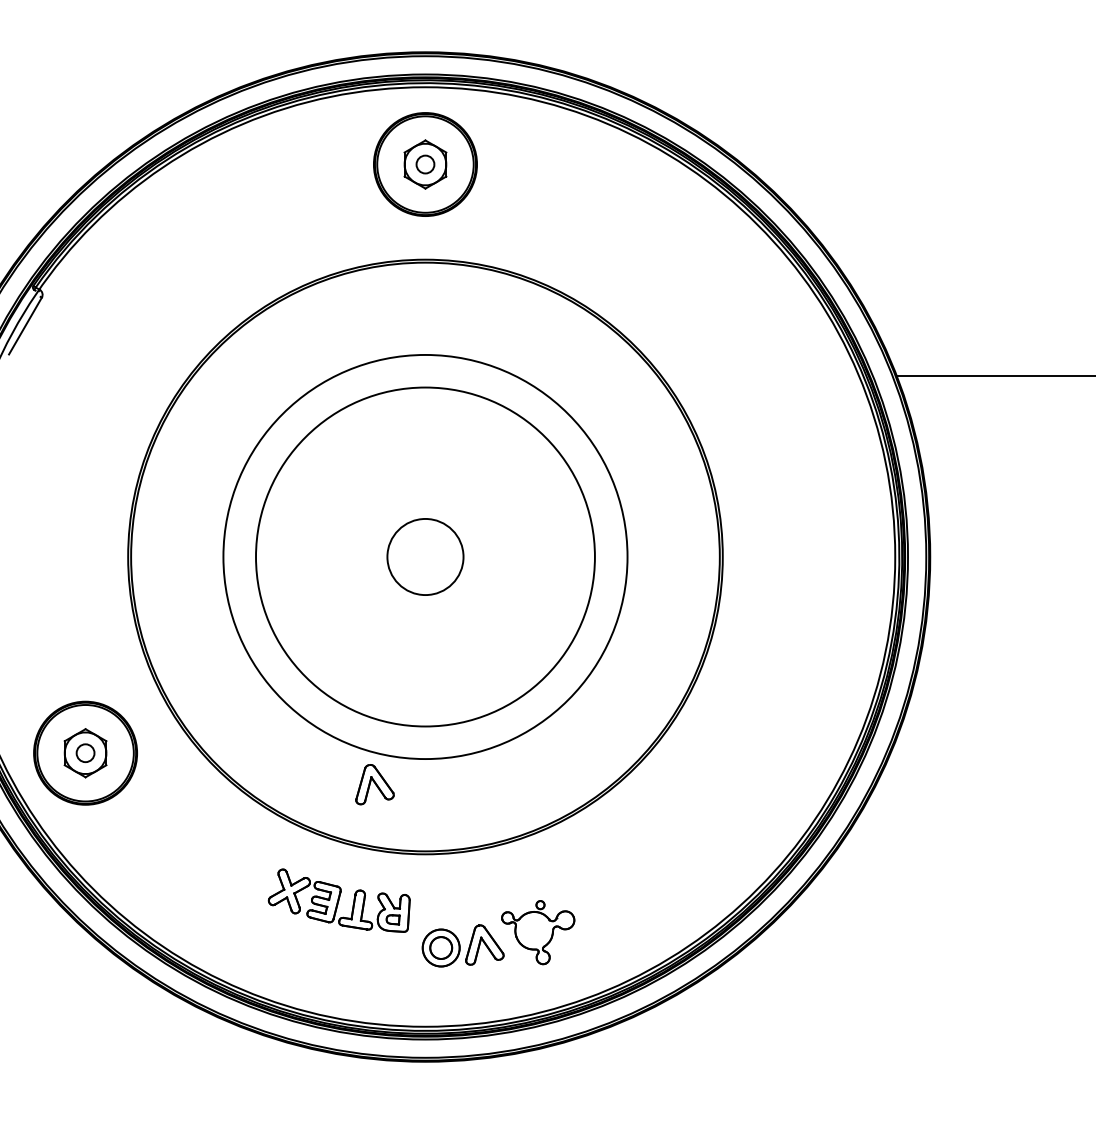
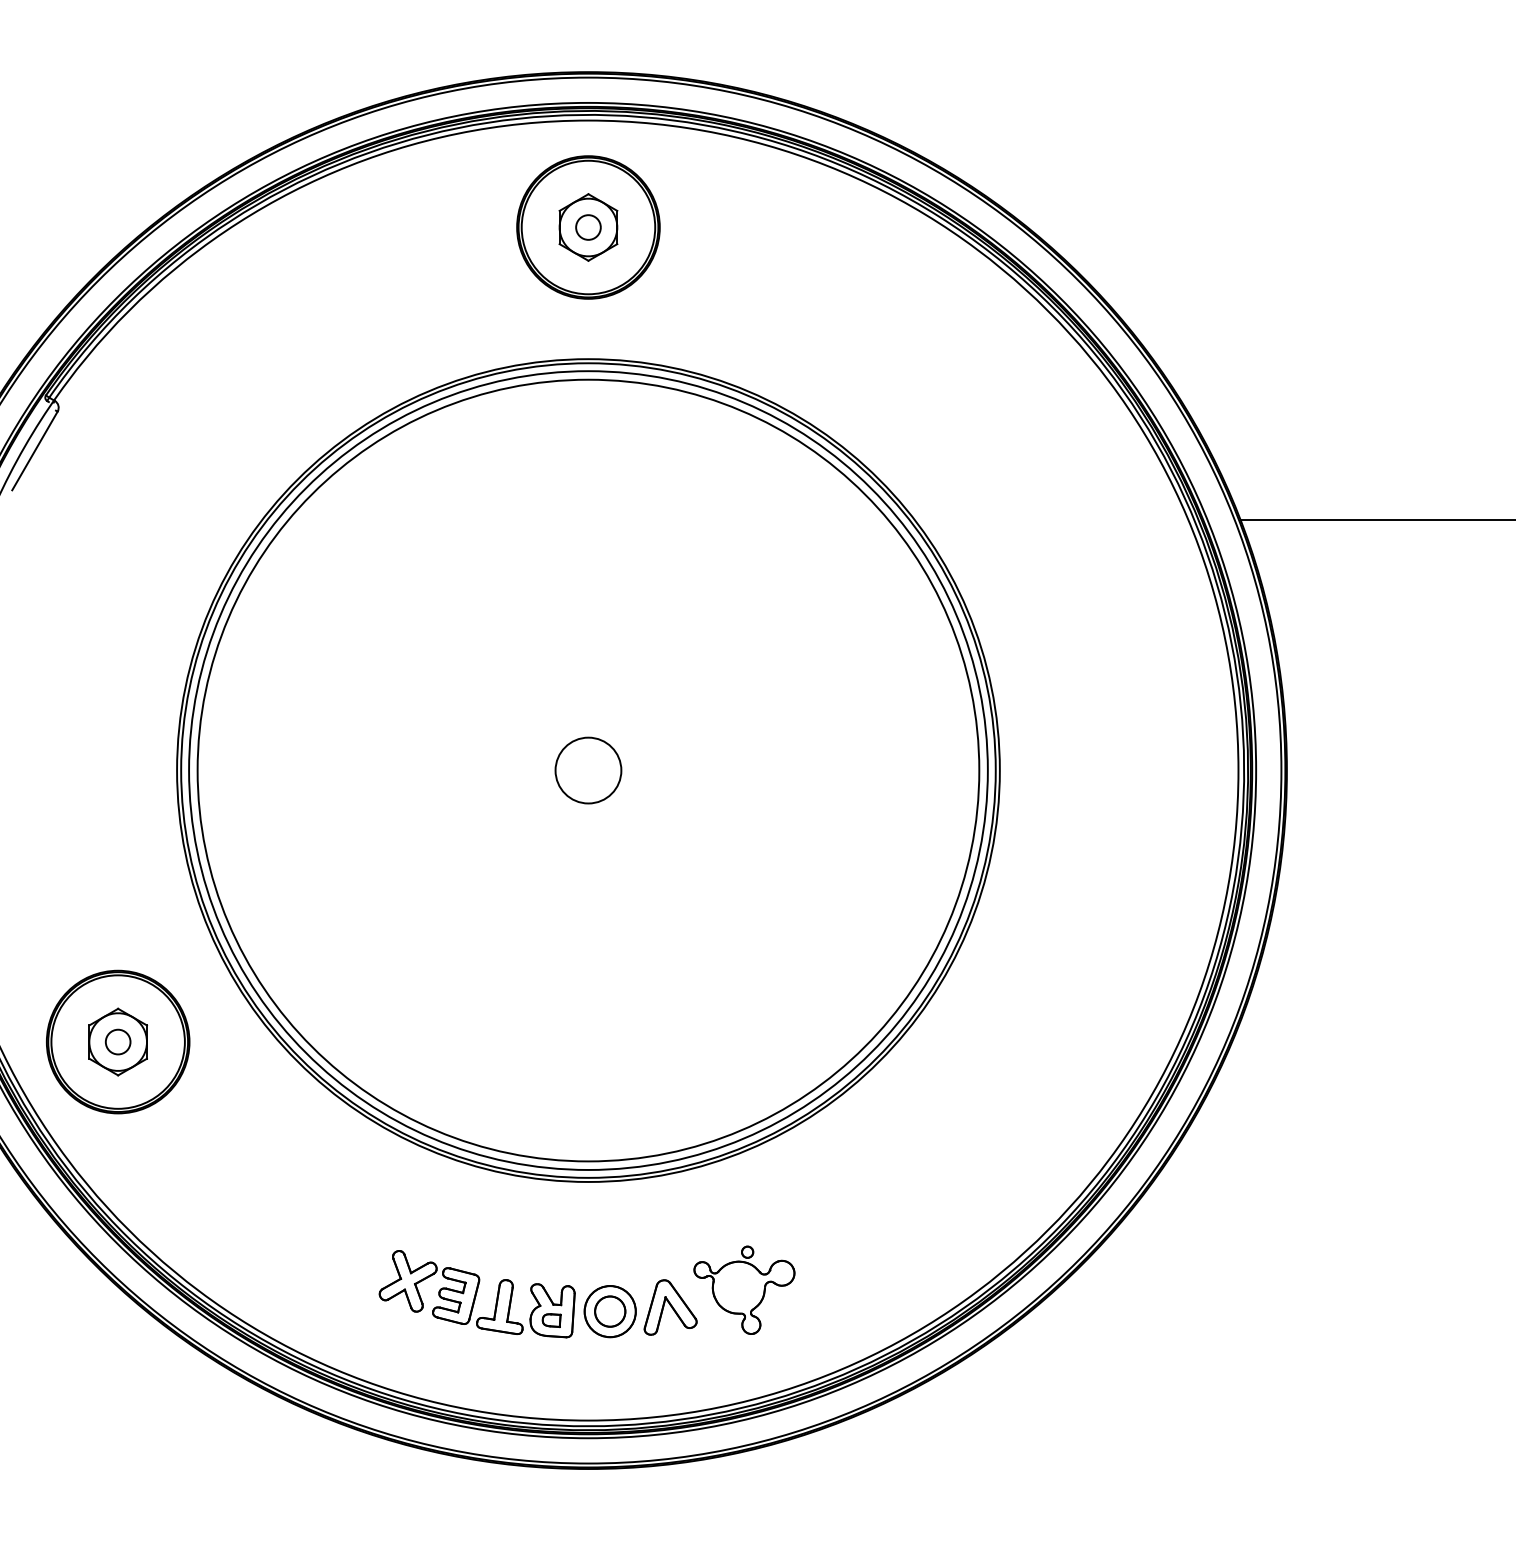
circle: (425, 556) -> (588, 770), size x0.62
circle: (425, 556) -> (588, 770), size x1.43
circle: (425, 556) -> (588, 770), size x1.67
part: (374, 784) -> (518, 1085), removed
part: (338, 900) -> (476, 1294), moved

